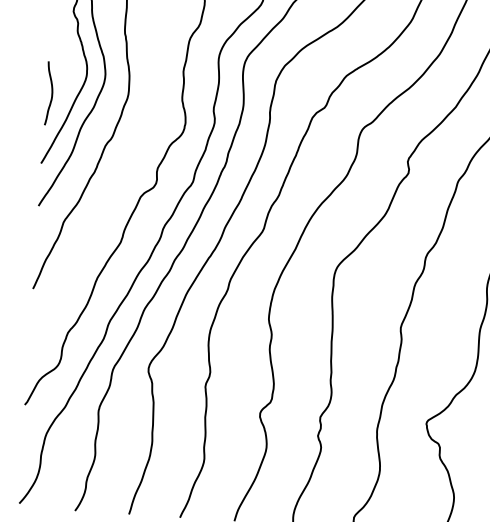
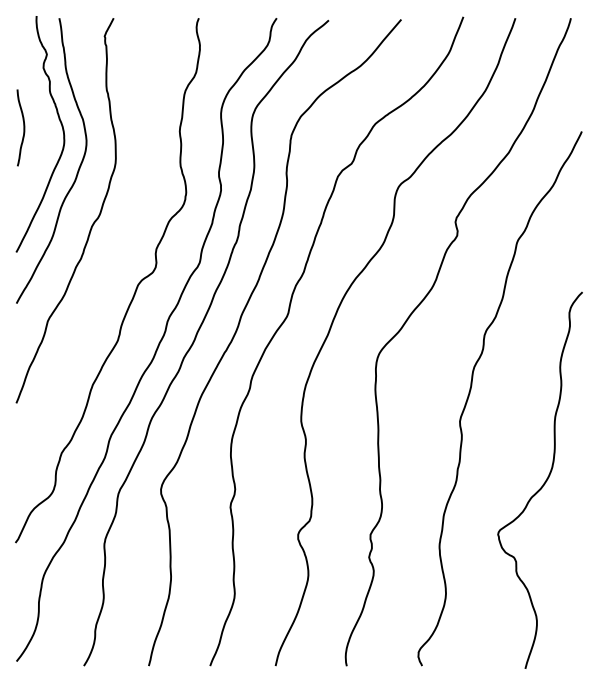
curve: (51, 93) -> (23, 127), moved

